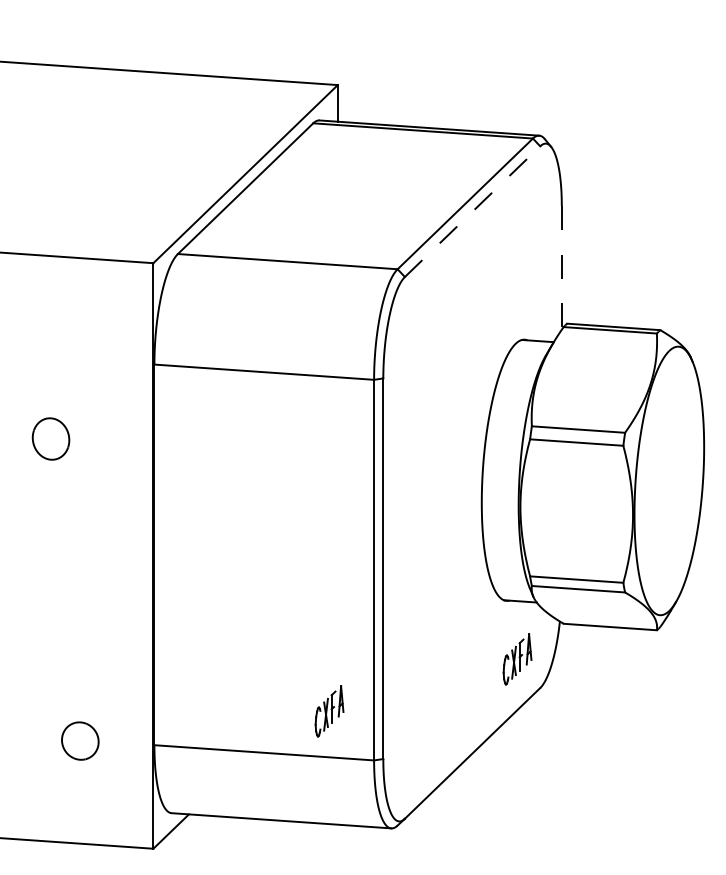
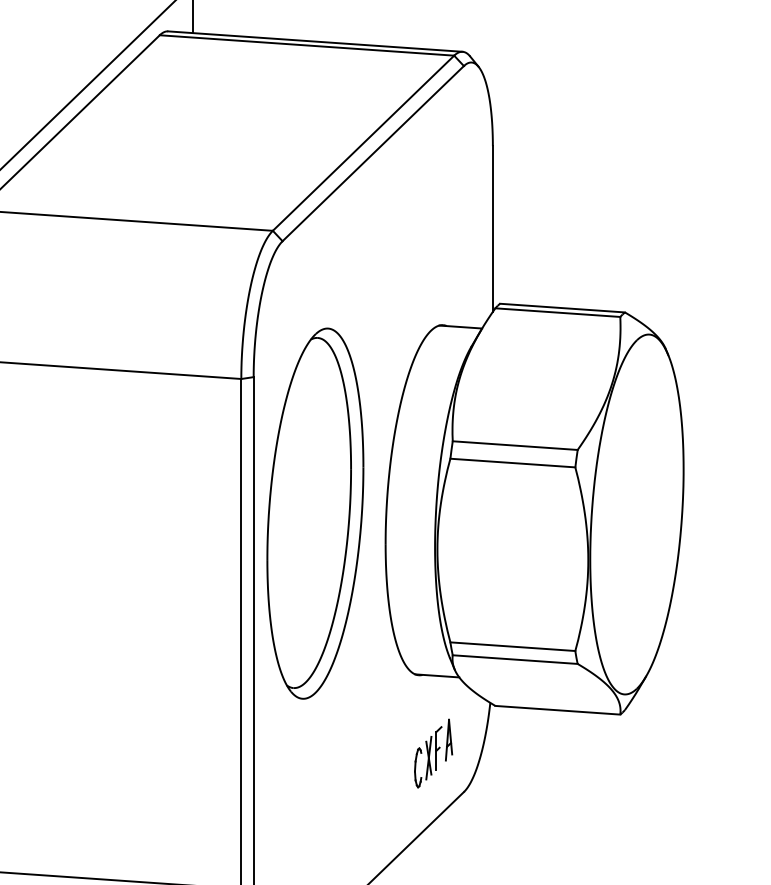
line: (472, 211) -> (373, 153), dashed -> solid
line: (561, 267) -> (492, 228), dashed -> solid
part: (429, 480) -> (315, 513), added
part: (329, 711) -> (181, 823), removed

